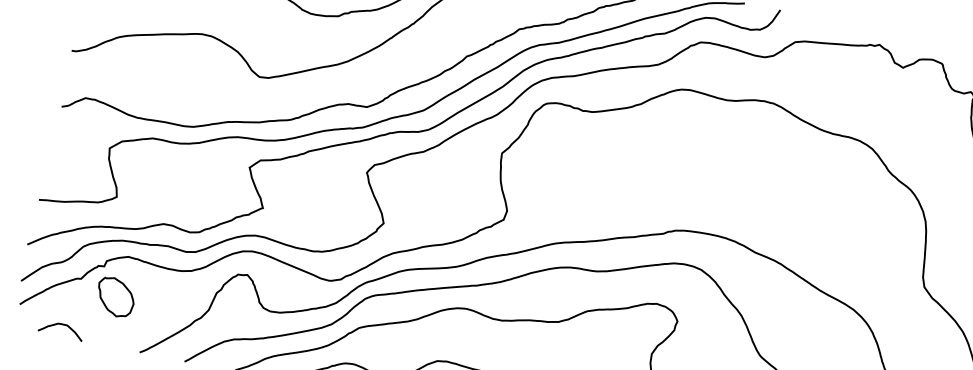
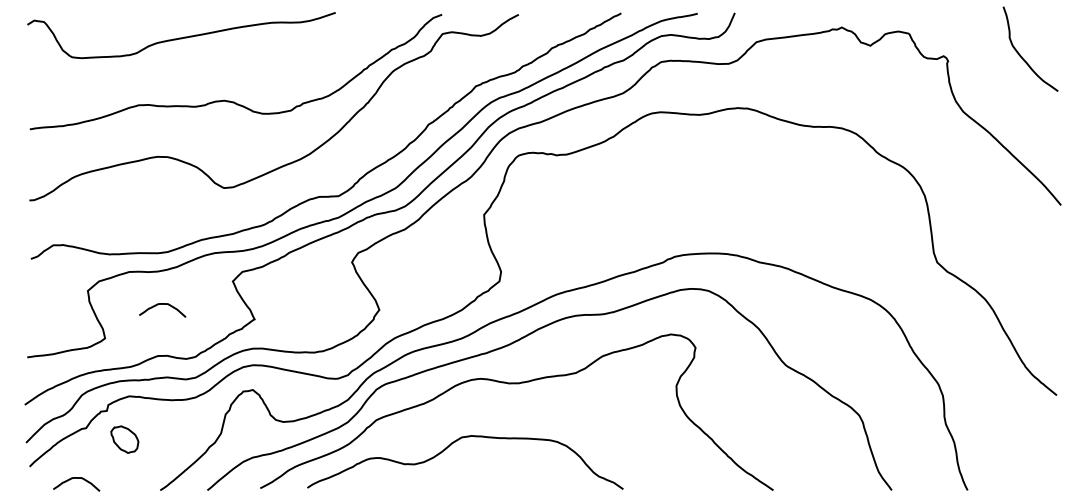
curve: (178, 175) -> (162, 304), added
part: (115, 297) -> (124, 439), size x0.7

